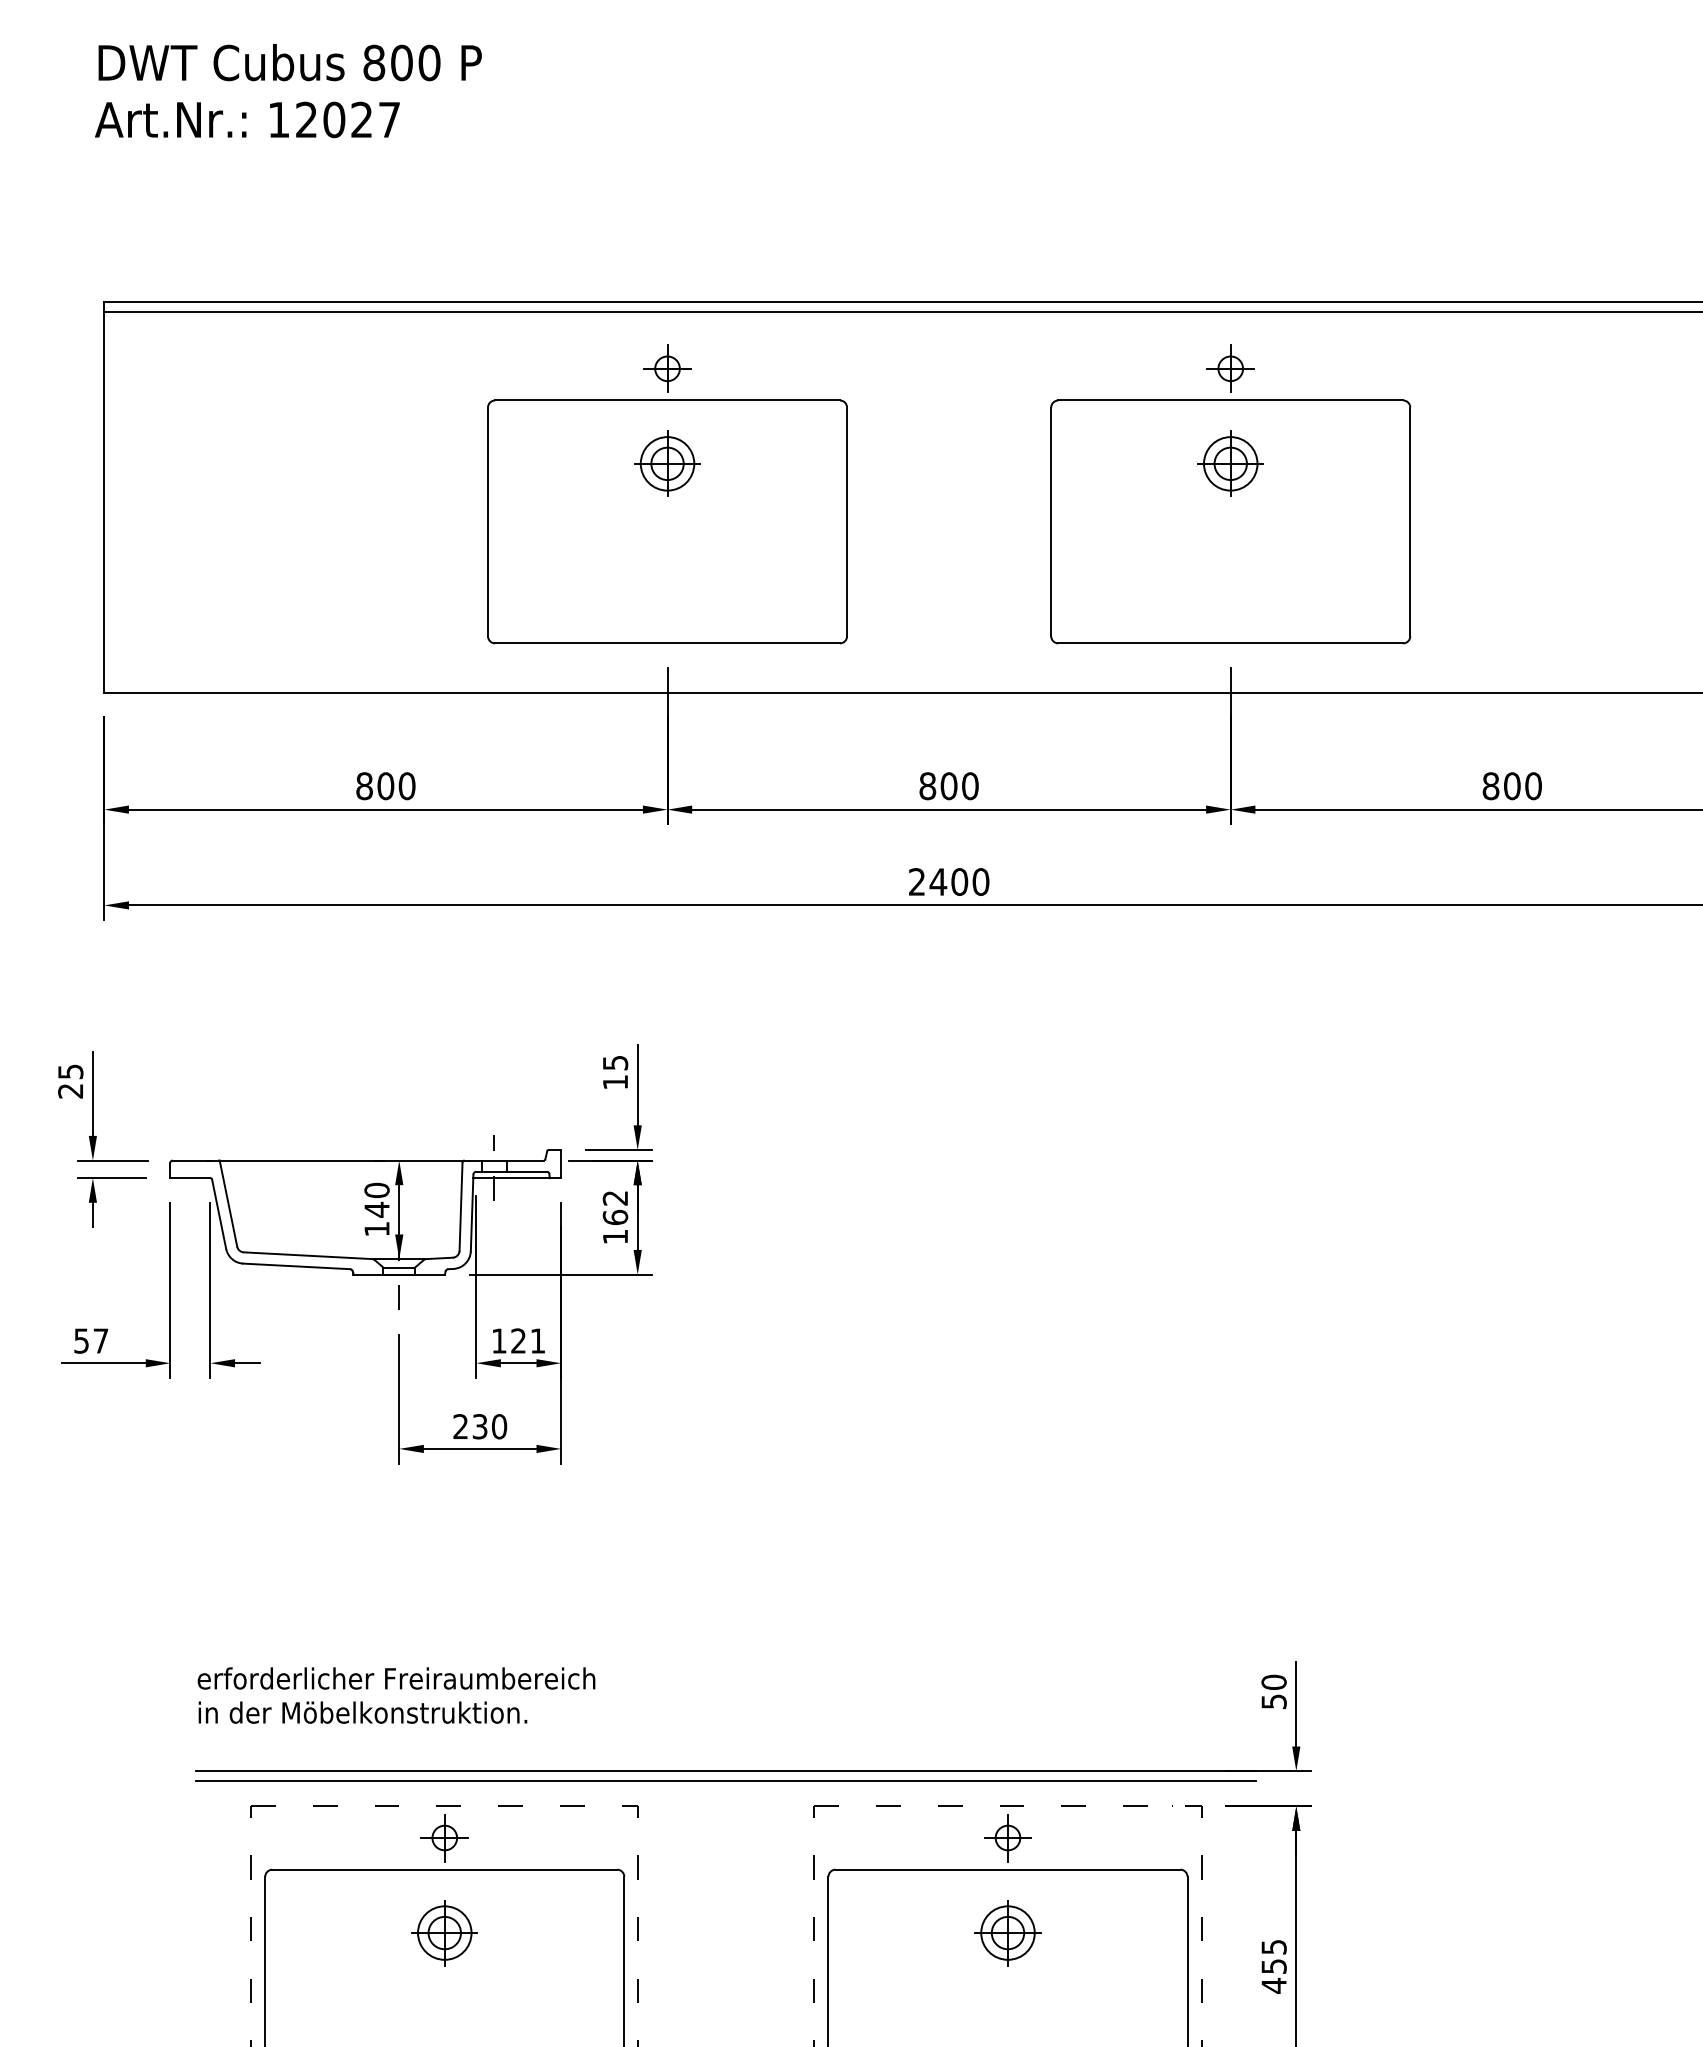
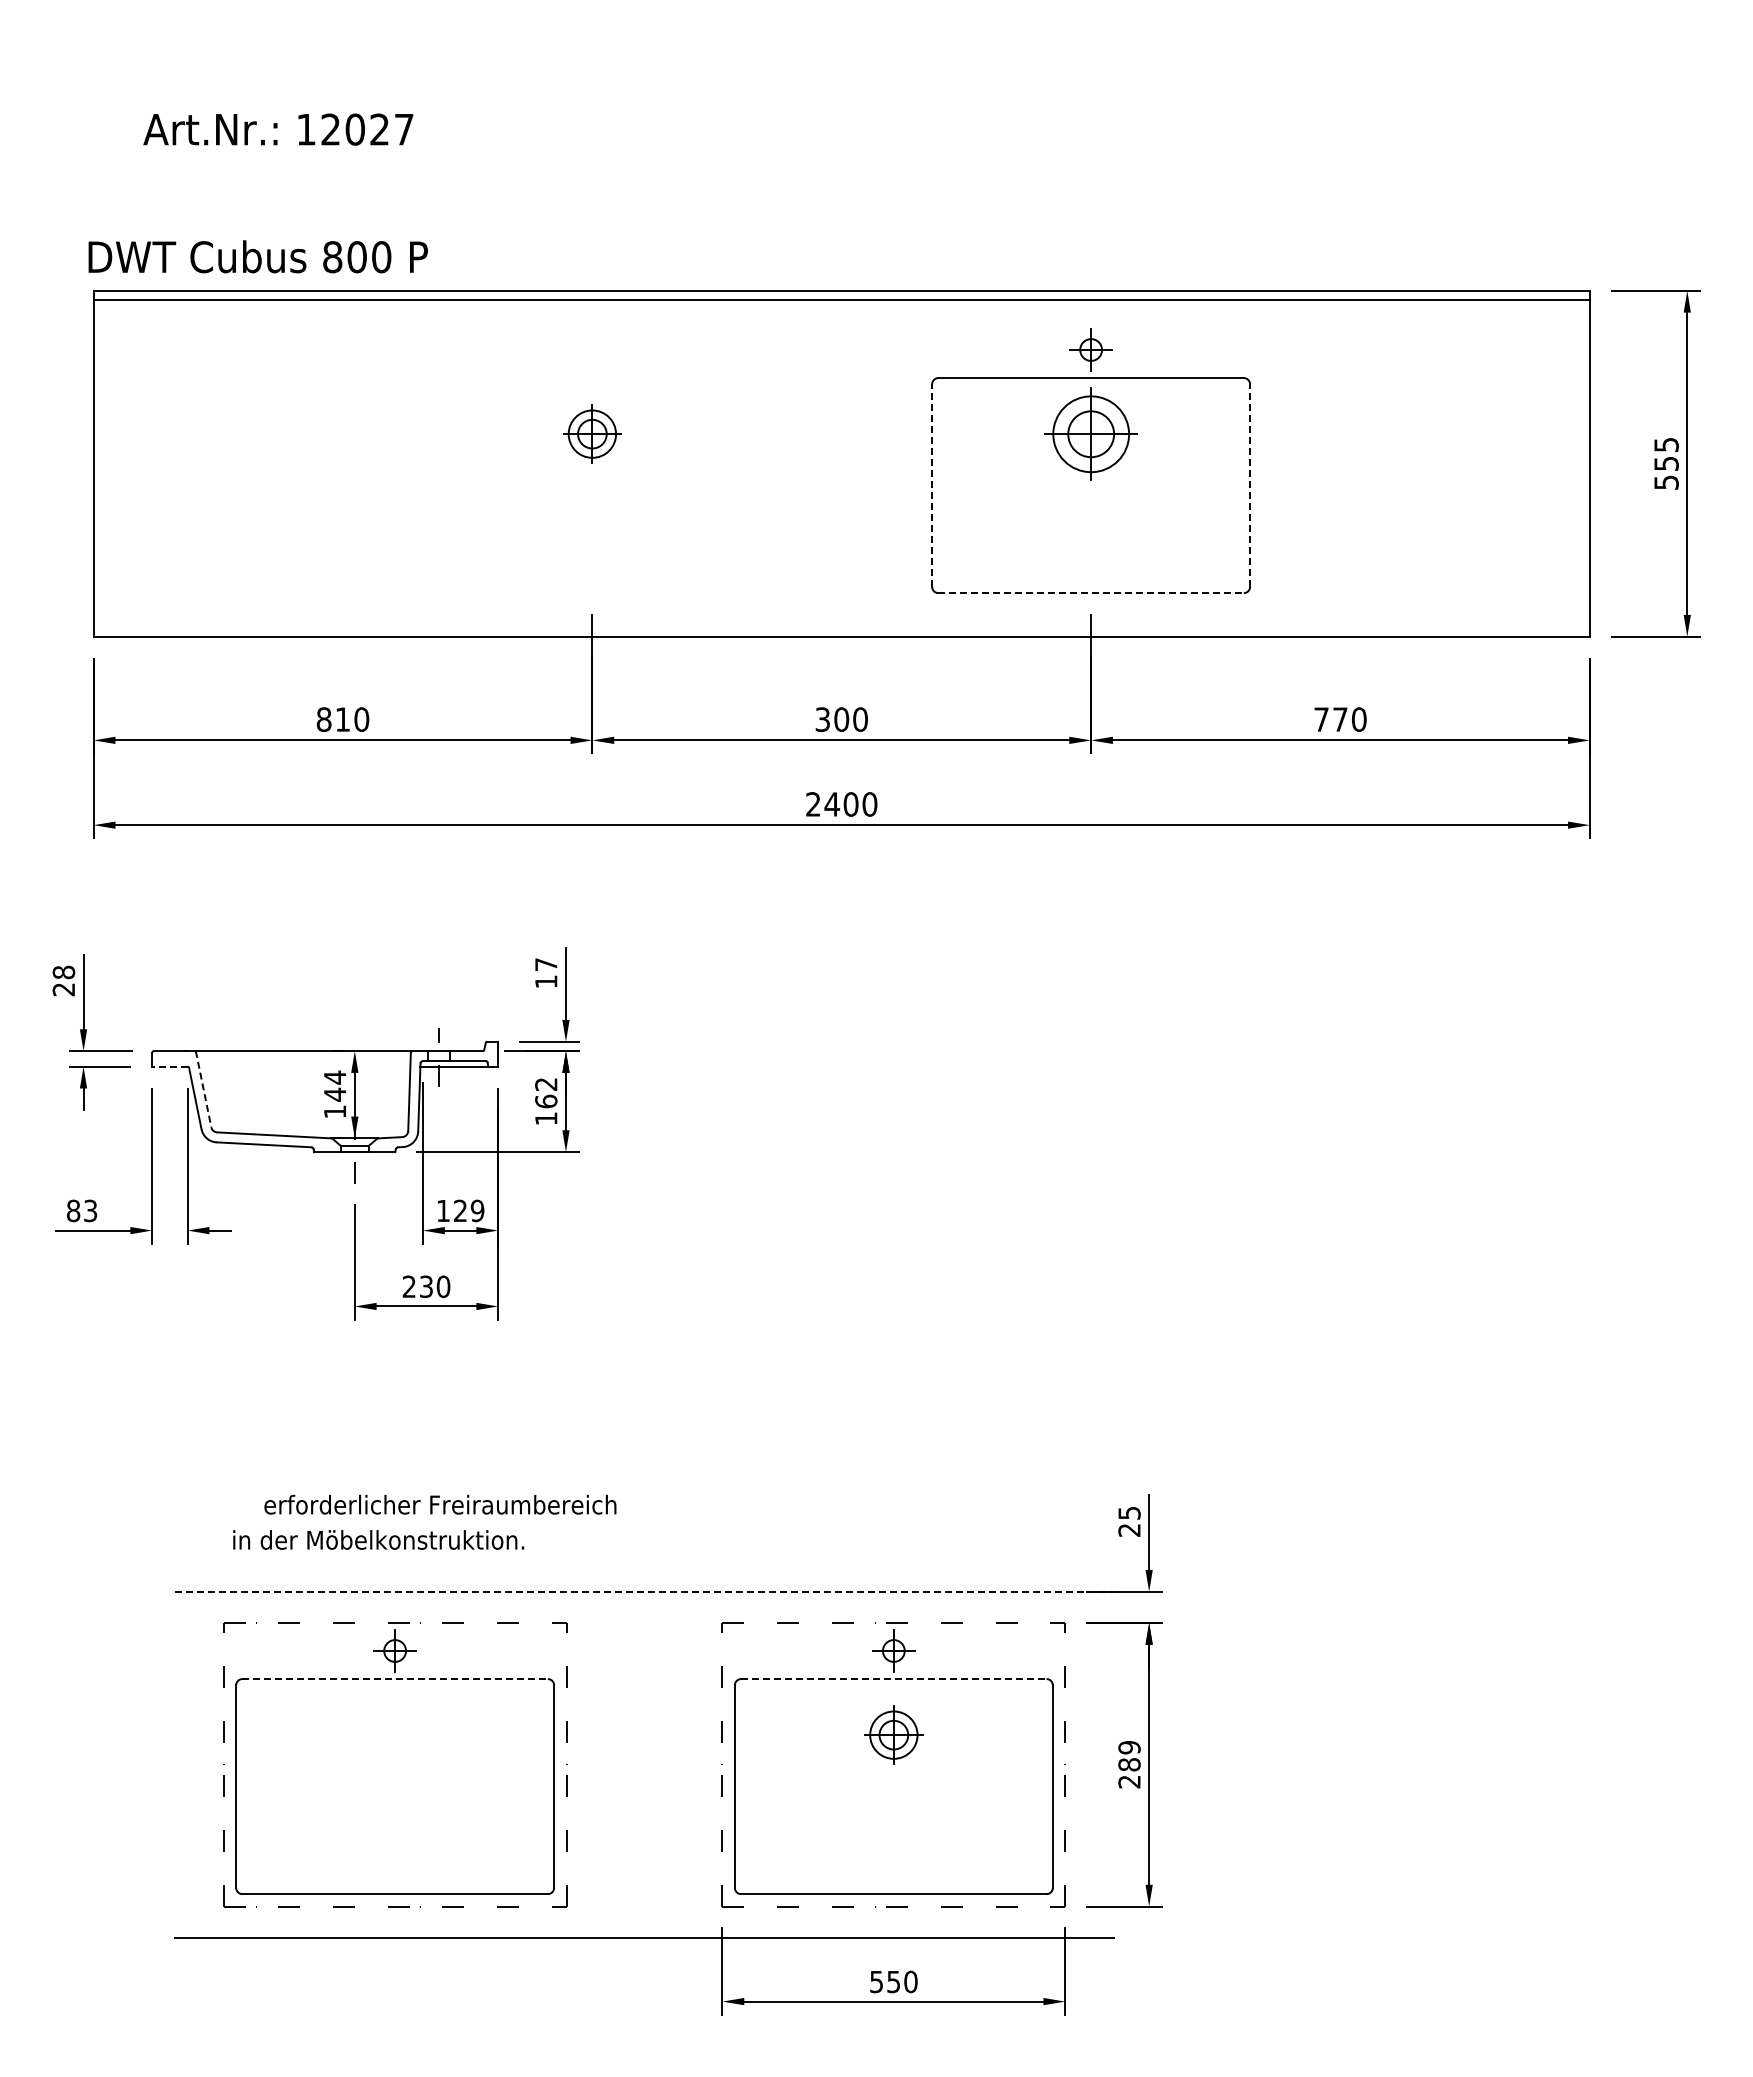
text: (289, 62) -> (257, 256), moved
text: (247, 119) -> (278, 129), moved
part: (1230, 463) -> (1090, 433), size x1.6
part: (667, 493) -> (592, 460), removed
line: (1051, 521) -> (932, 485), solid -> dashed
line: (1410, 521) -> (1250, 485), solid -> dashed
line: (1231, 643) -> (1091, 593), solid -> dashed
text: (385, 786) -> (342, 719), 800 -> 810
text: (927, 786) -> (822, 719), 800 -> 300
text: (1501, 786) -> (1330, 719), 800 -> 770
text: (615, 1062) -> (546, 964), 15 -> 17
text: (70, 1071) -> (63, 972), 25 -> 28
line: (189, 1177) -> (169, 1066), solid -> dashed
text: (377, 1190) -> (335, 1077), 140 -> 144
line: (228, 1203) -> (203, 1089), solid -> dashed
text: (91, 1340) -> (82, 1210), 57 -> 83
text: (537, 1340) -> (477, 1210), 121 -> 129
text: (396, 1678) -> (440, 1504), moved
text: (1274, 1691) -> (1129, 1521), 50 -> 25
text: (362, 1712) -> (378, 1539), moved
line: (727, 1770) -> (645, 1591), solid -> dashed
line: (726, 1780) -> (644, 1600), removed
line: (445, 1870) -> (395, 1679), solid -> dashed
line: (1007, 1870) -> (893, 1679), solid -> dashed
part: (444, 1932) -> (394, 1734), removed
text: (1274, 1967) -> (1129, 1765), 455 -> 289

